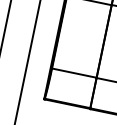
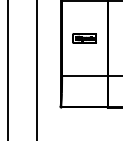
part: (81, 36) -> (84, 38), added

